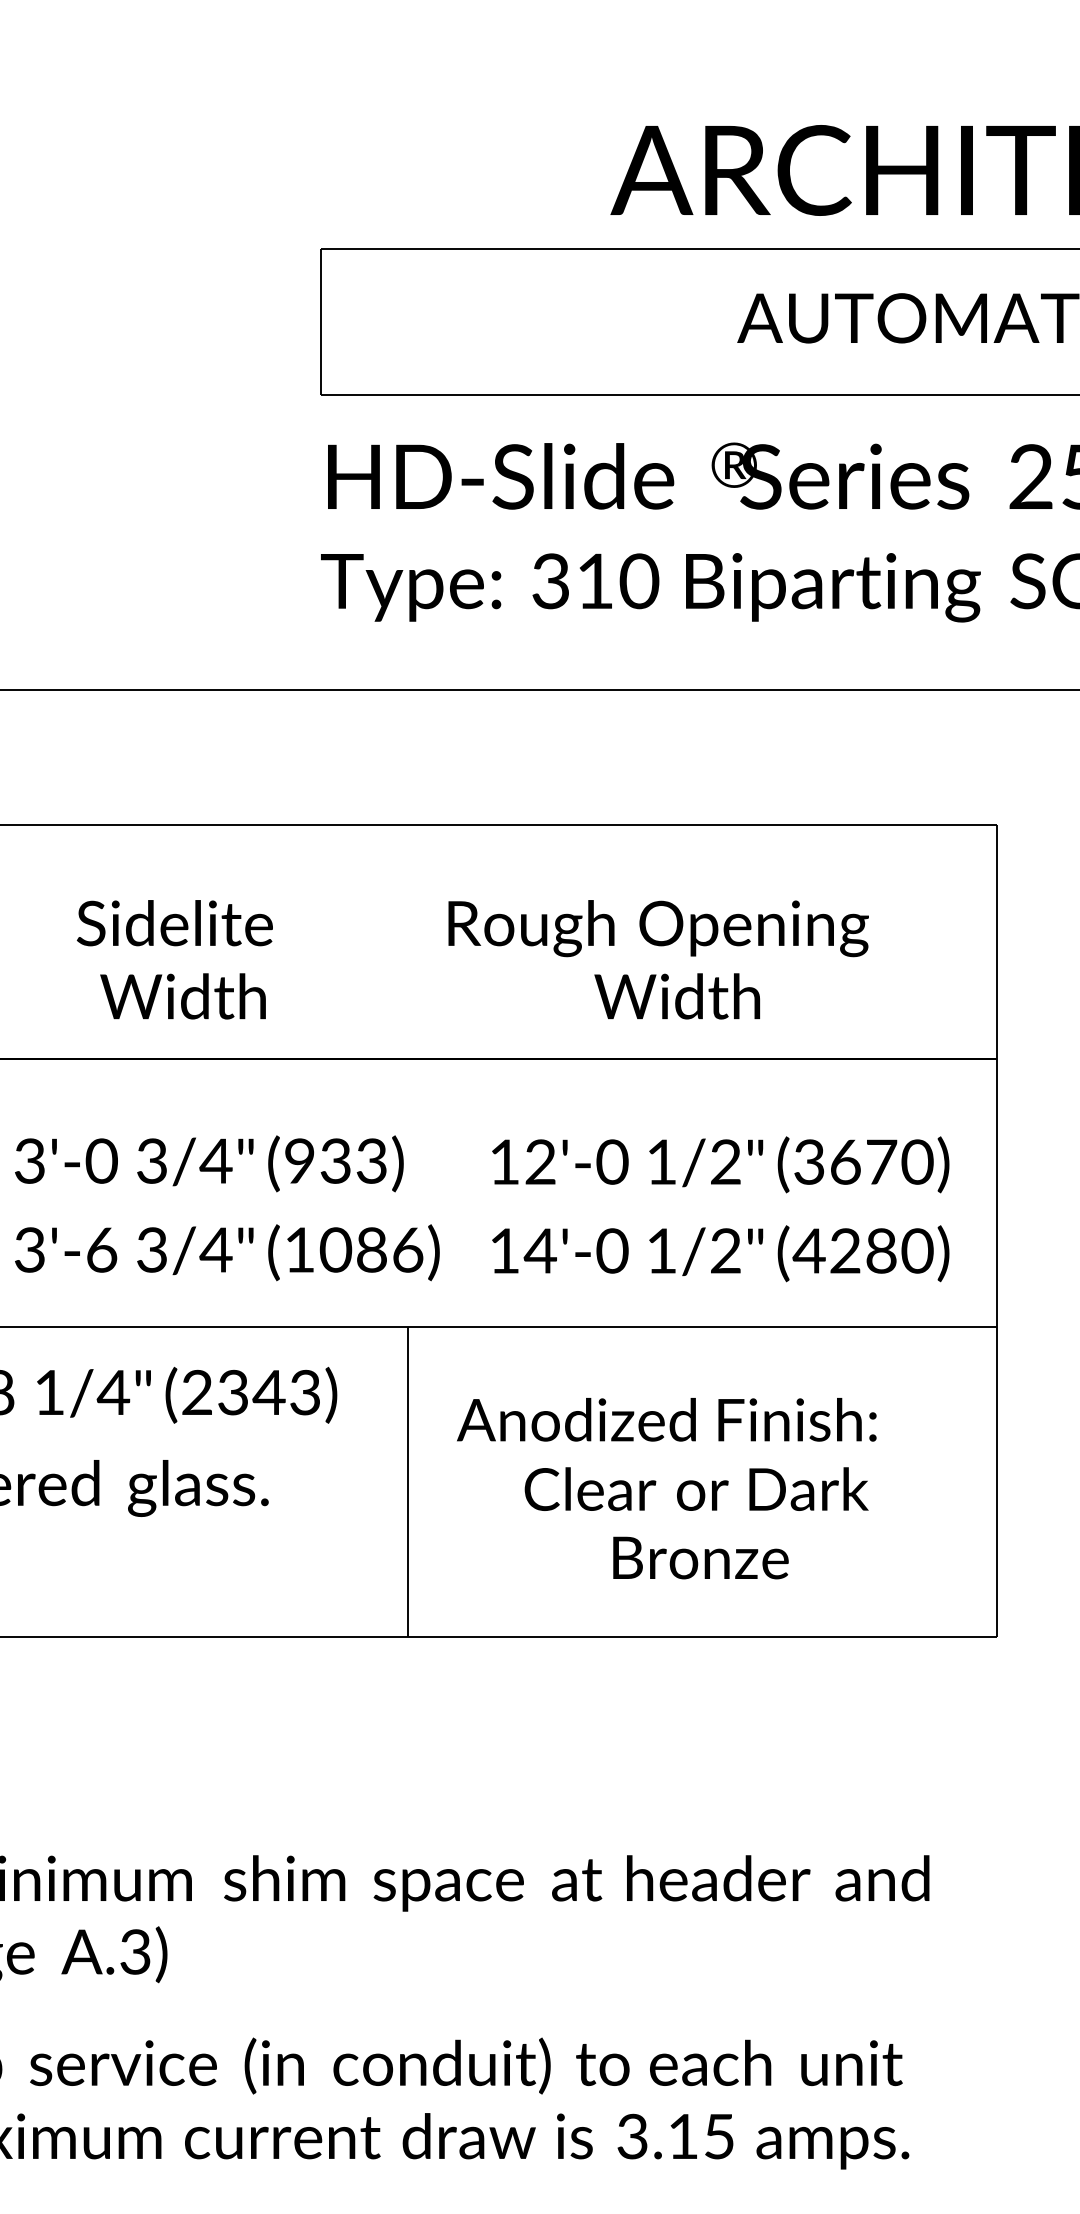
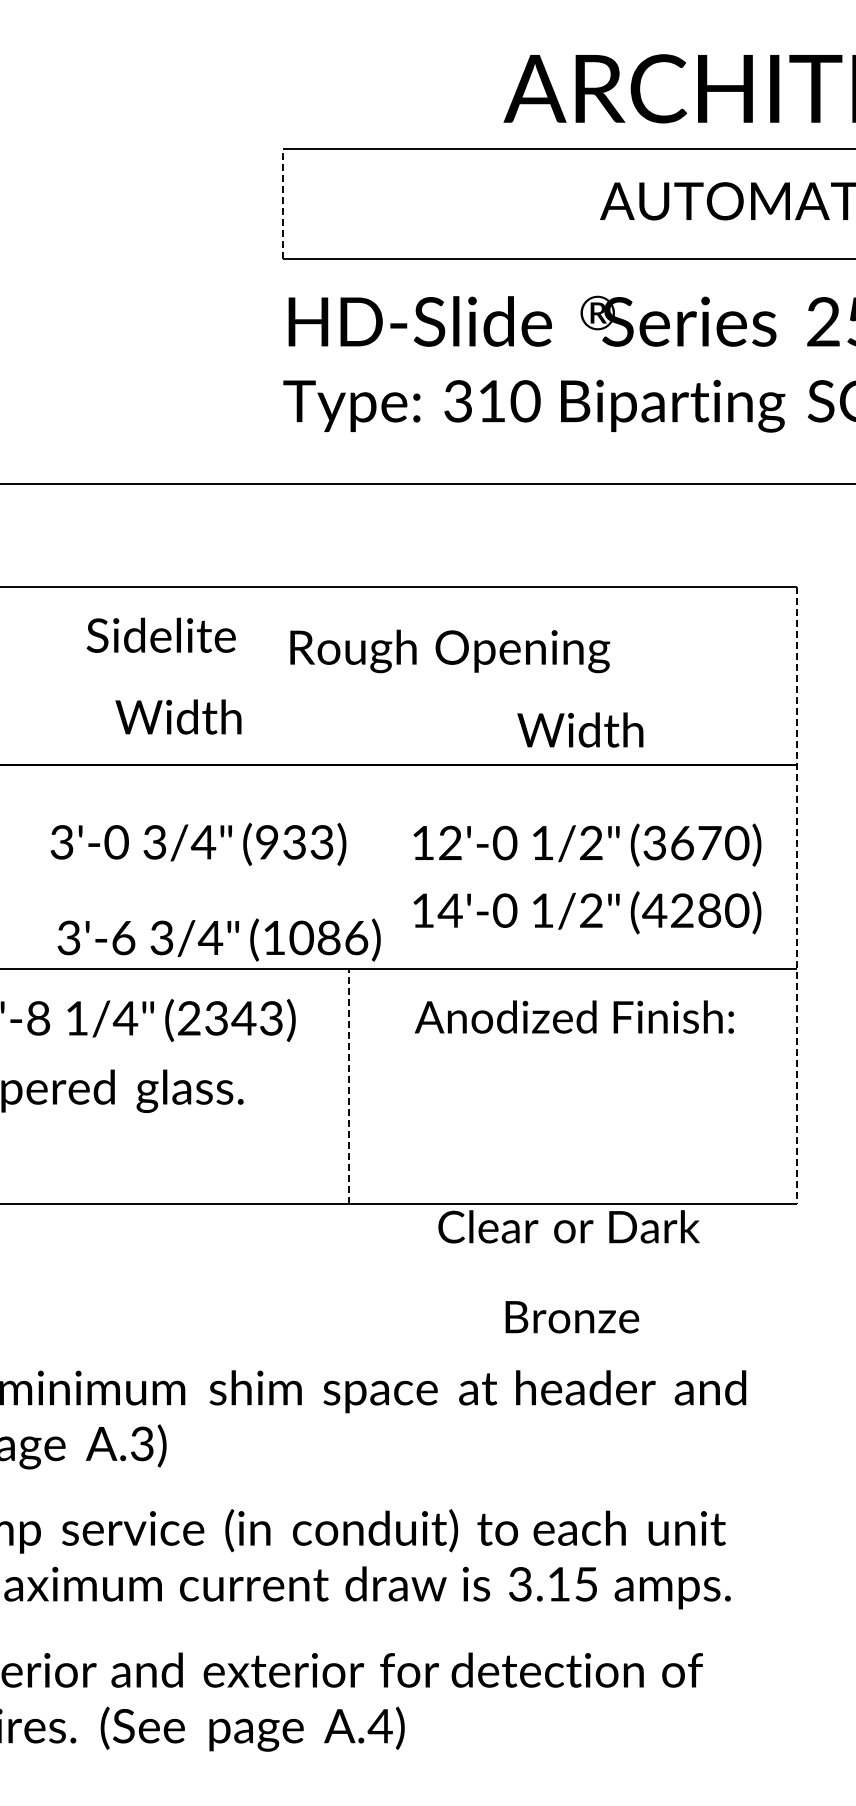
line: (321, 321) -> (283, 203), solid -> dashed
text: (173, 922) -> (160, 634), moved
text: (659, 928) -> (450, 651), moved
text: (677, 995) -> (580, 729), moved
line: (996, 1231) -> (797, 895), solid -> dashed
text: (226, 1252) -> (218, 939), moved
text: (665, 1419) -> (573, 1016), moved
line: (407, 1482) -> (349, 1086), solid -> dashed
text: (695, 1488) -> (568, 1226), moved
text: (701, 1558) -> (572, 1317), moved

